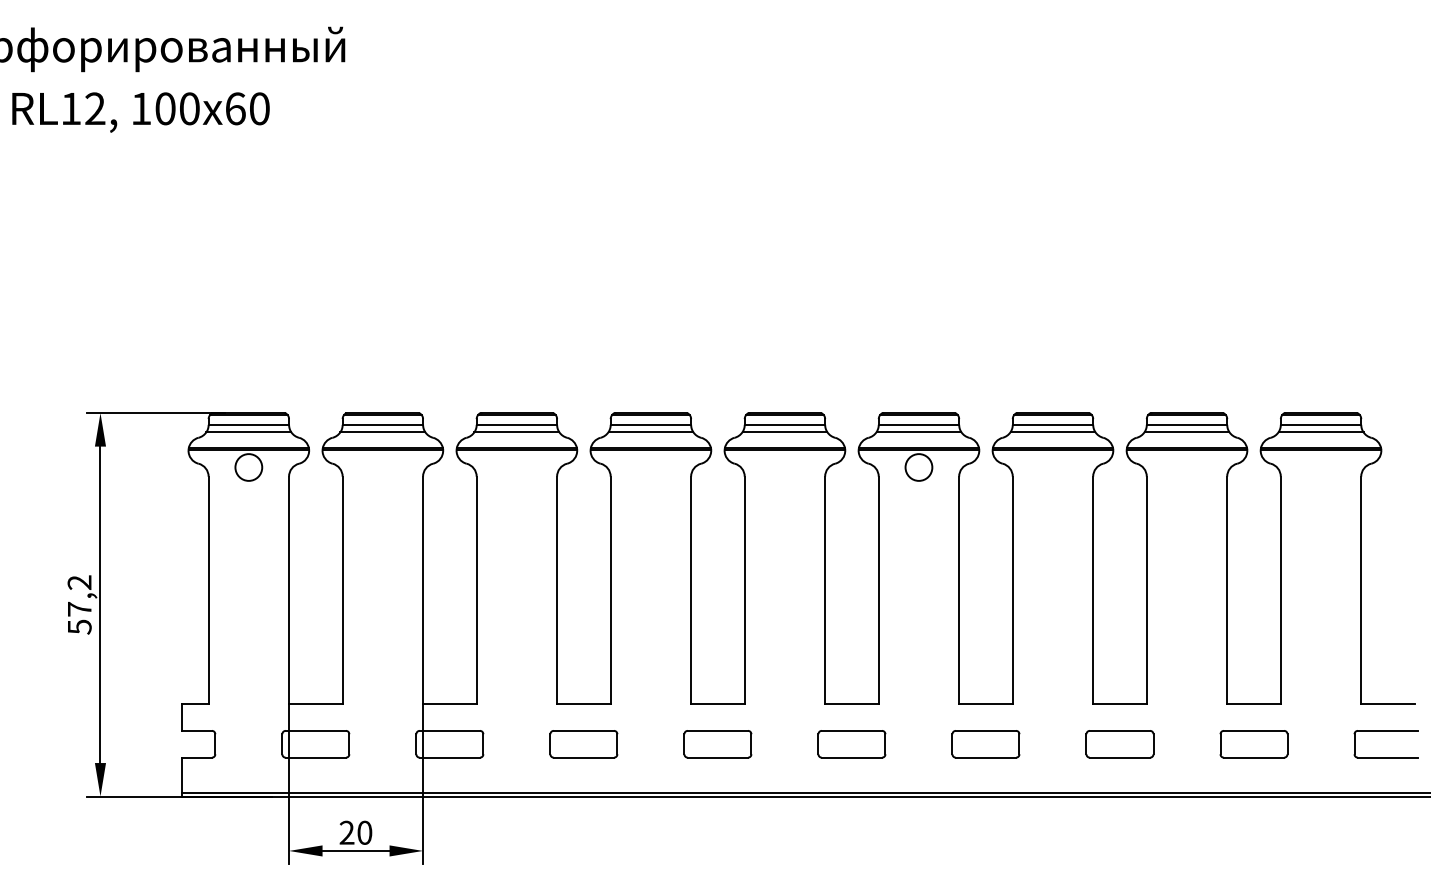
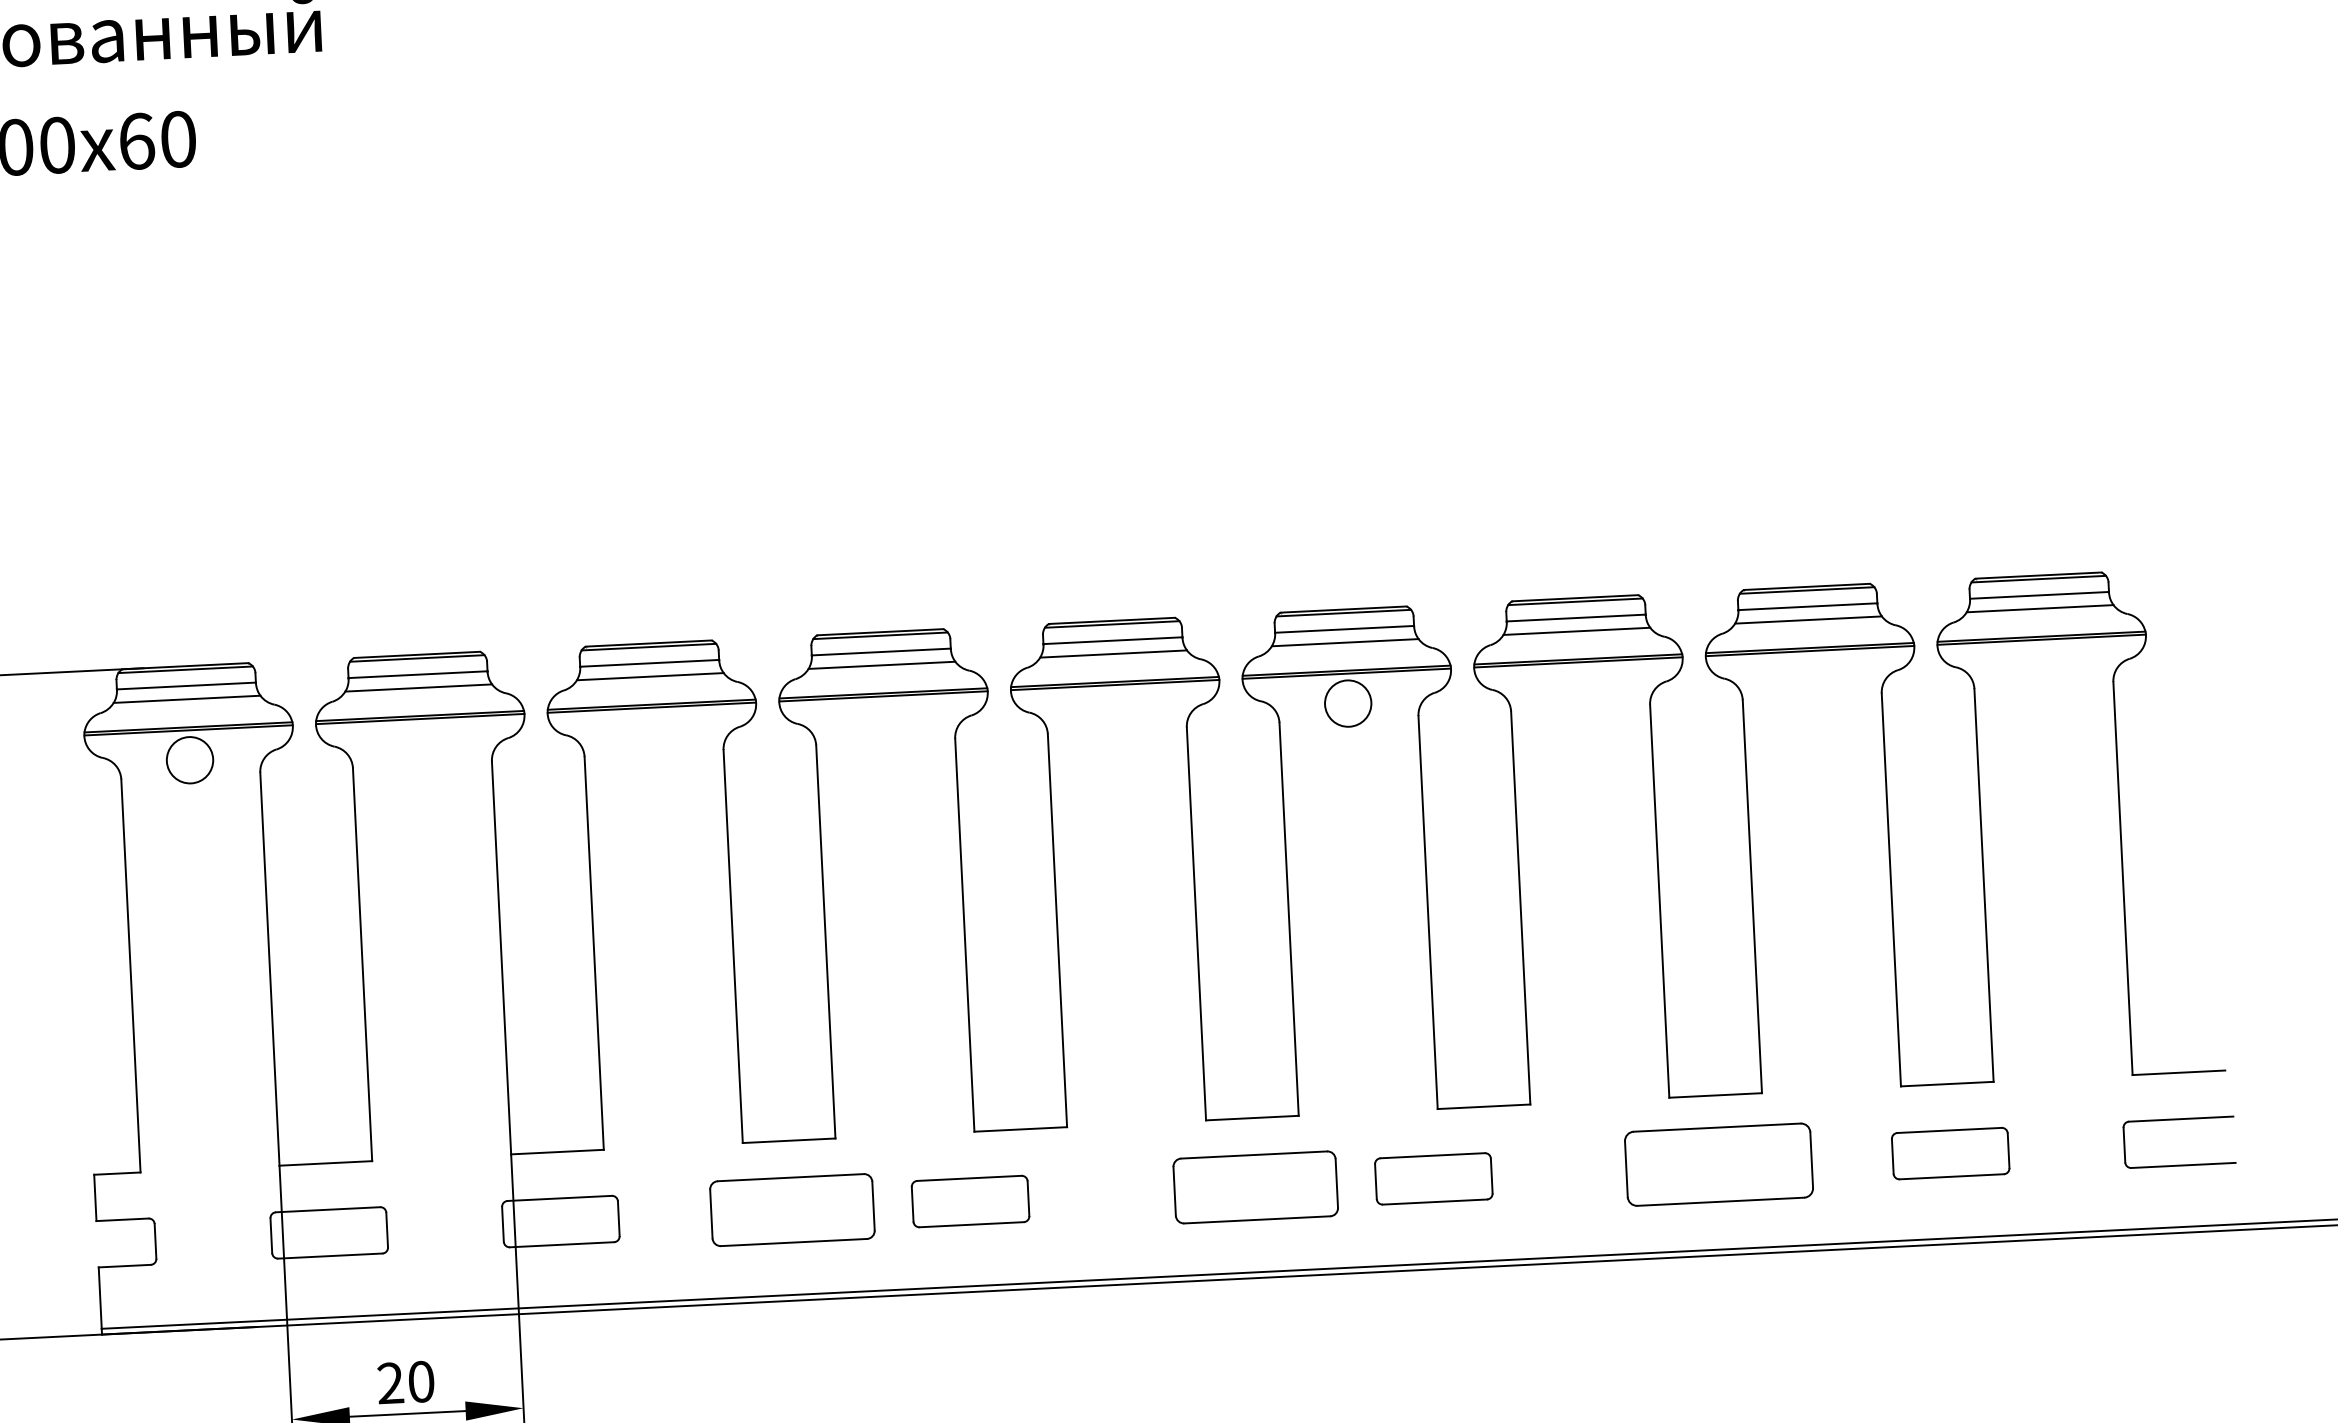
part: (583, 744) -> (791, 1210), size x1.4
part: (717, 744) -> (969, 1201), moved
part: (851, 744) -> (1255, 1188), size x1.4
part: (985, 744) -> (1433, 1179), moved
part: (1119, 744) -> (1718, 1165), size x1.6

